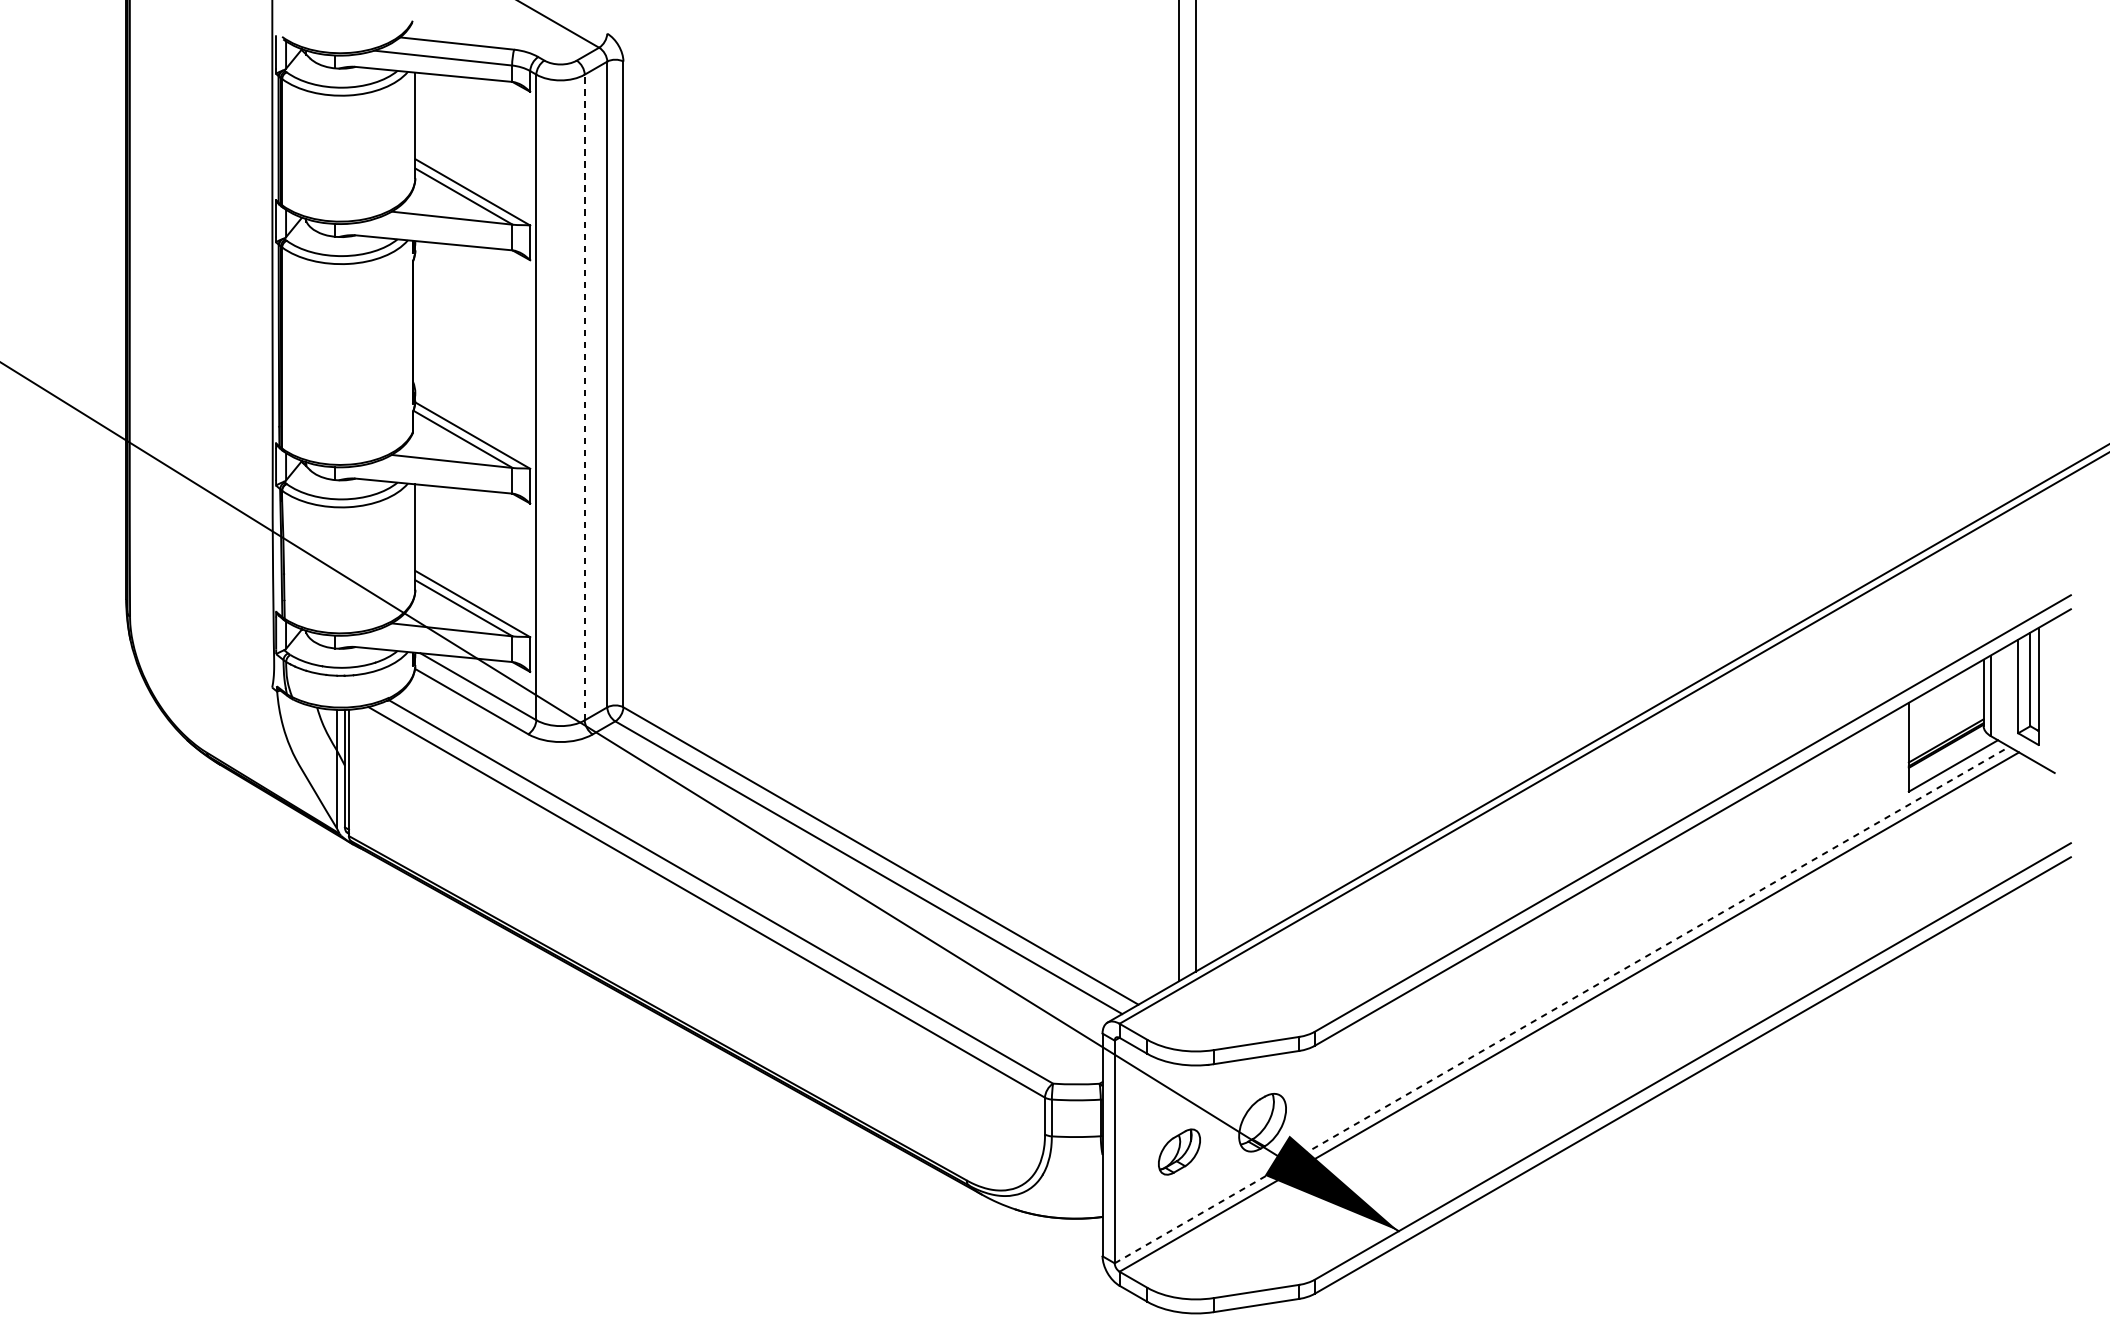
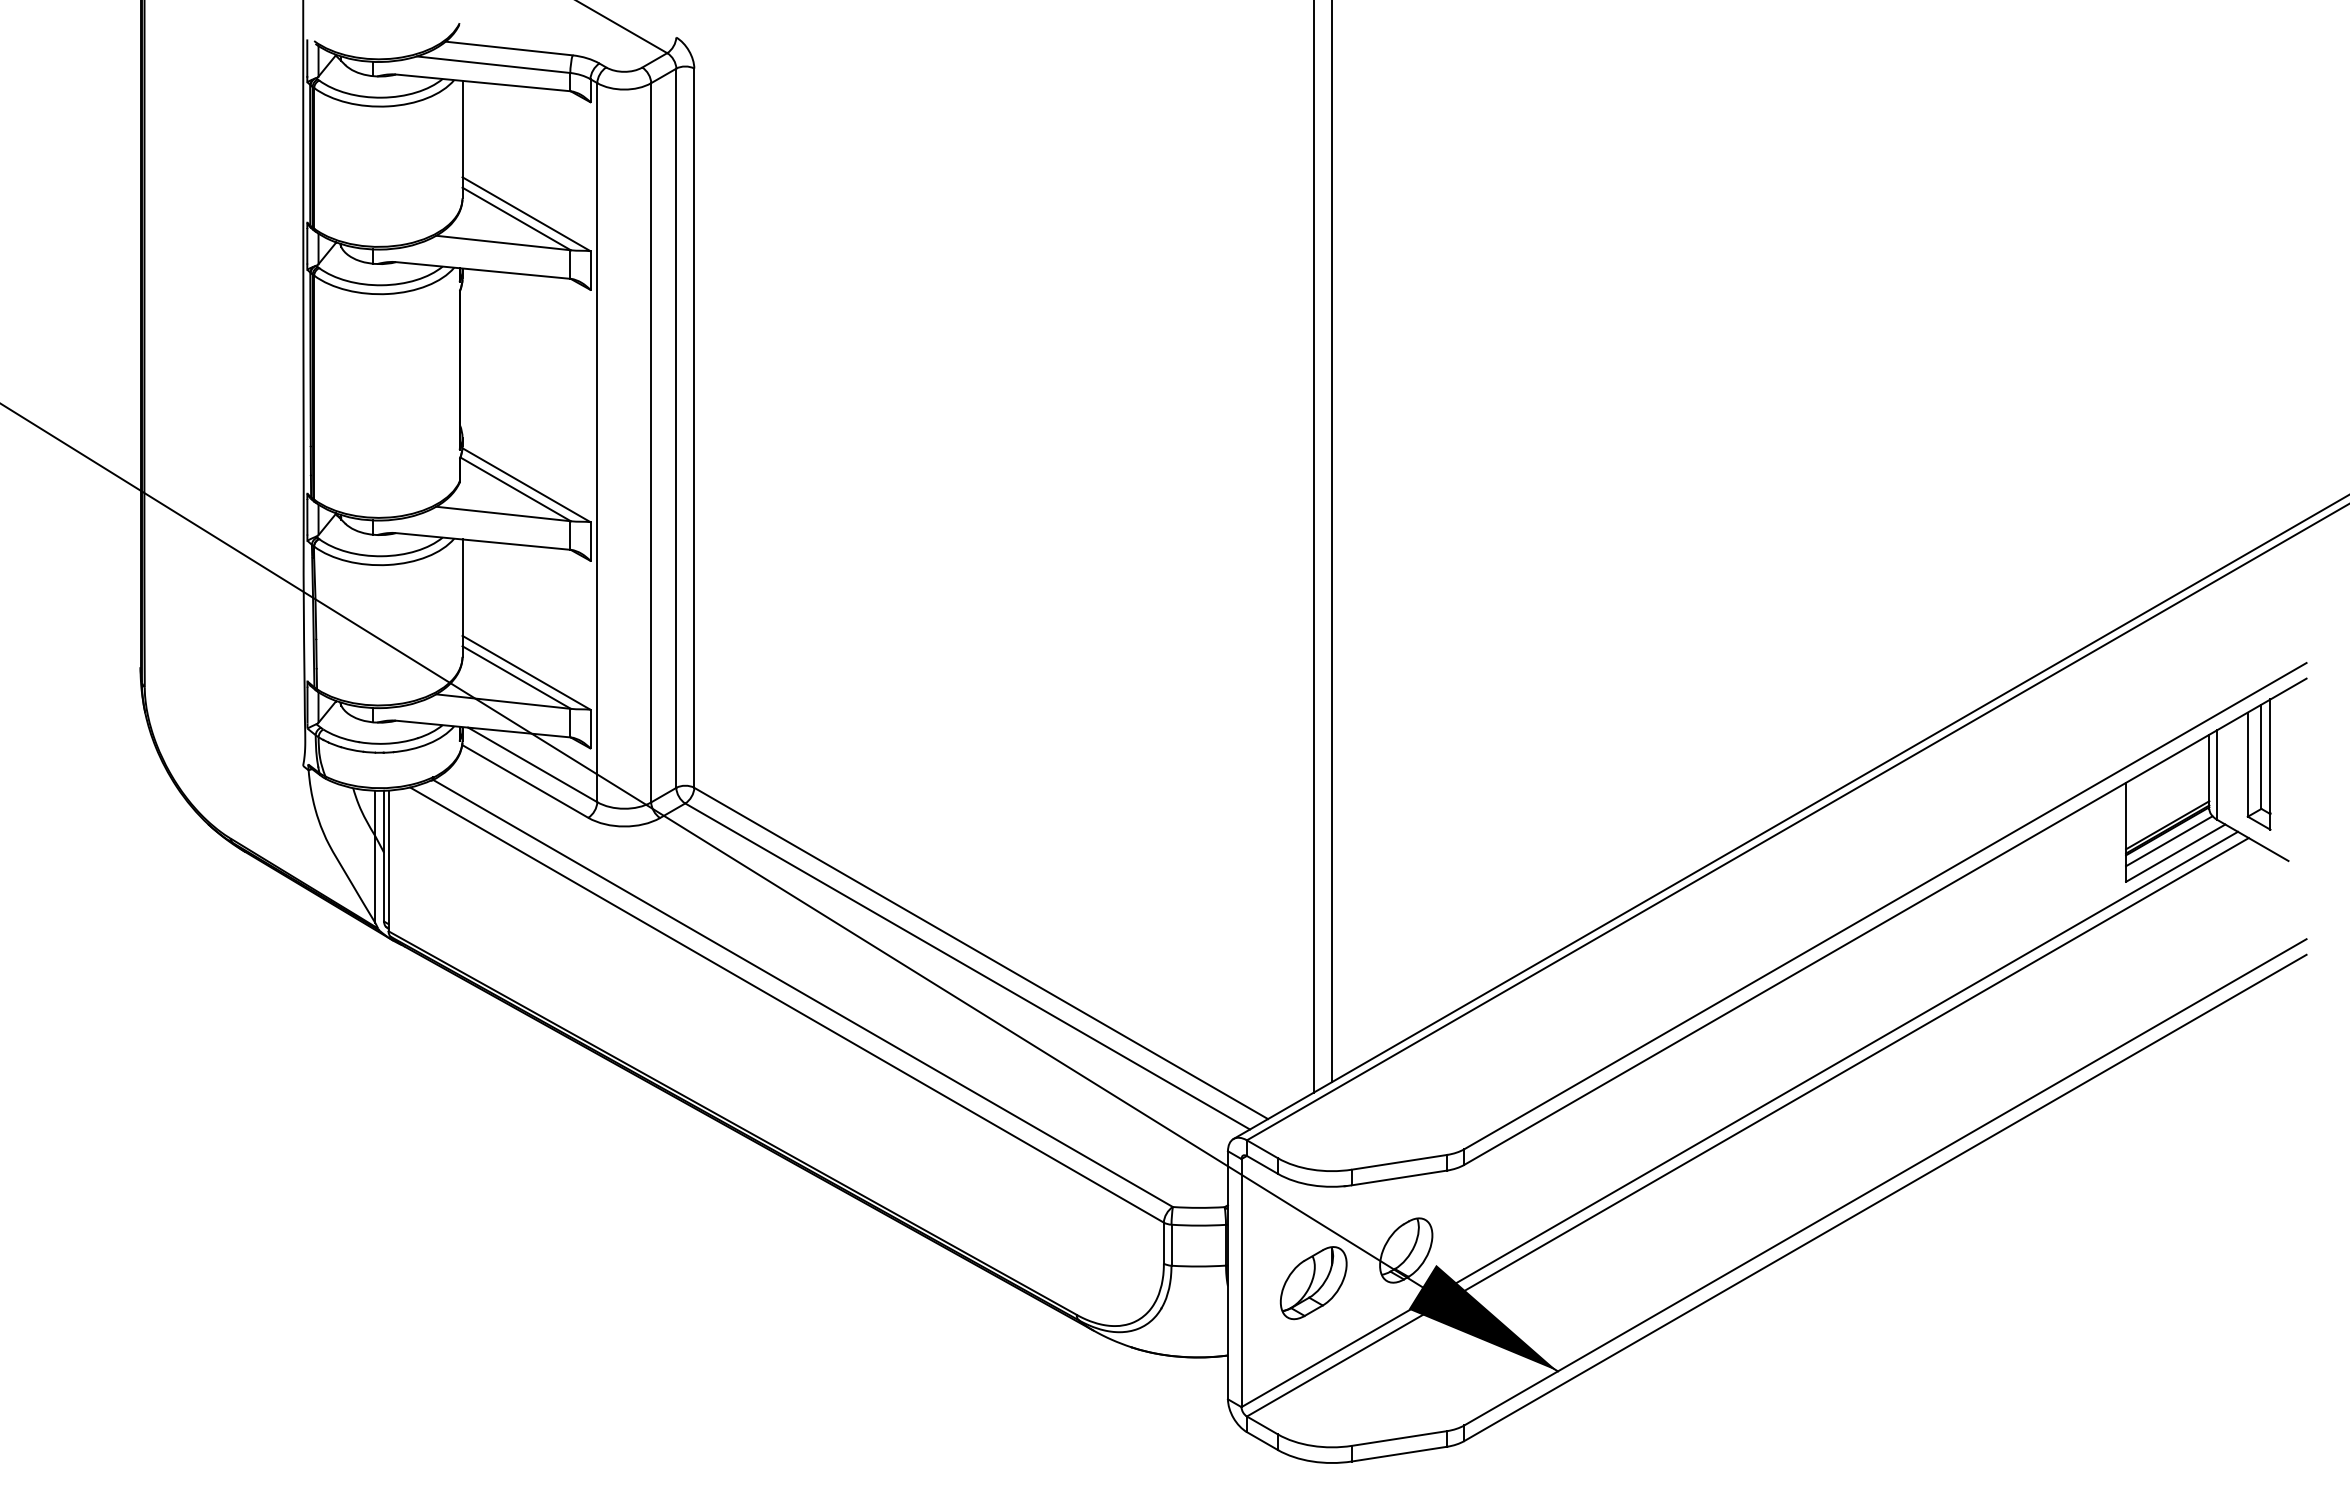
line: (585, 397) -> (651, 442), dashed -> solid
line: (1947, 755) -> (2169, 841), added
line: (1562, 1005) -> (1740, 1119), dashed -> solid
part: (1179, 1152) -> (1313, 1283), size x1.43

